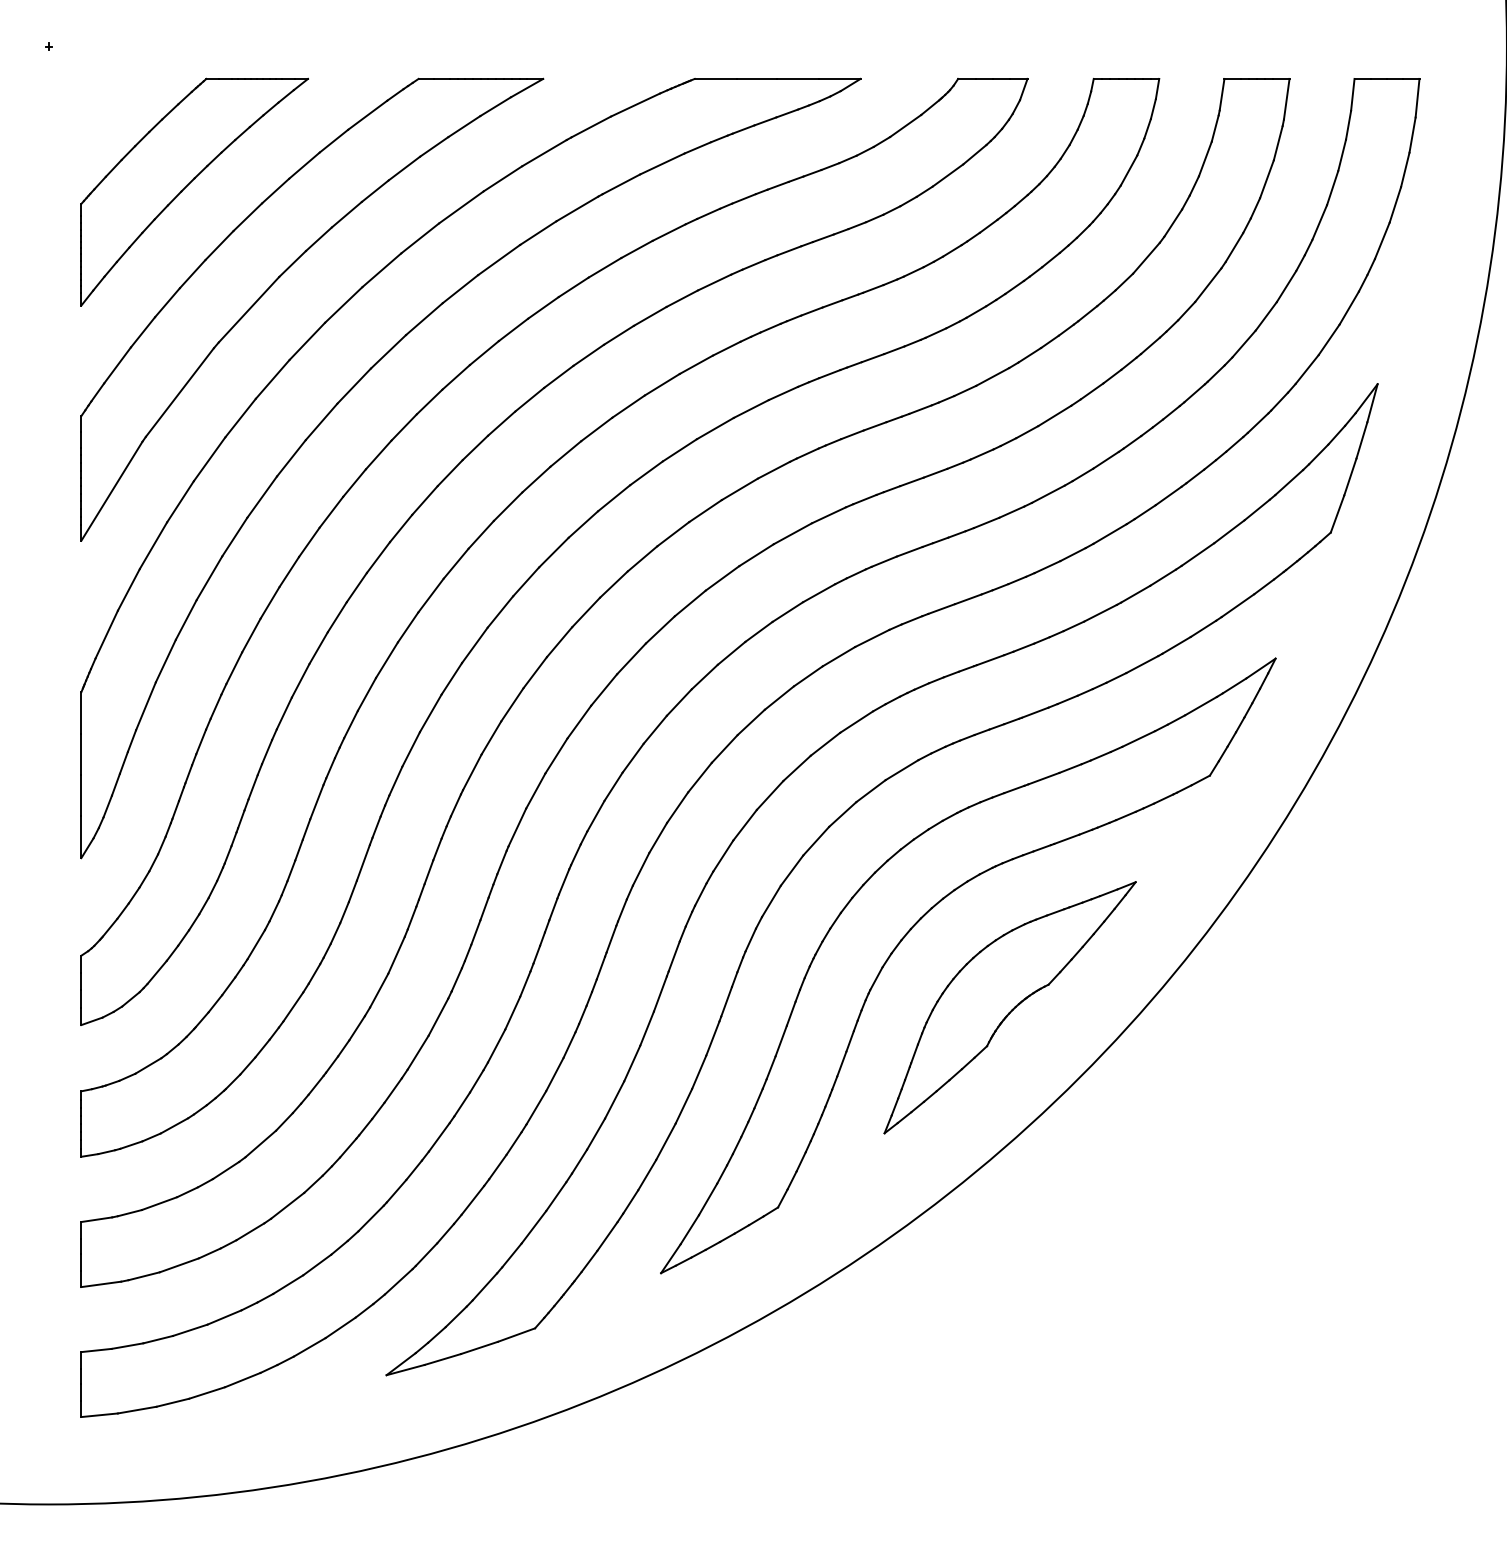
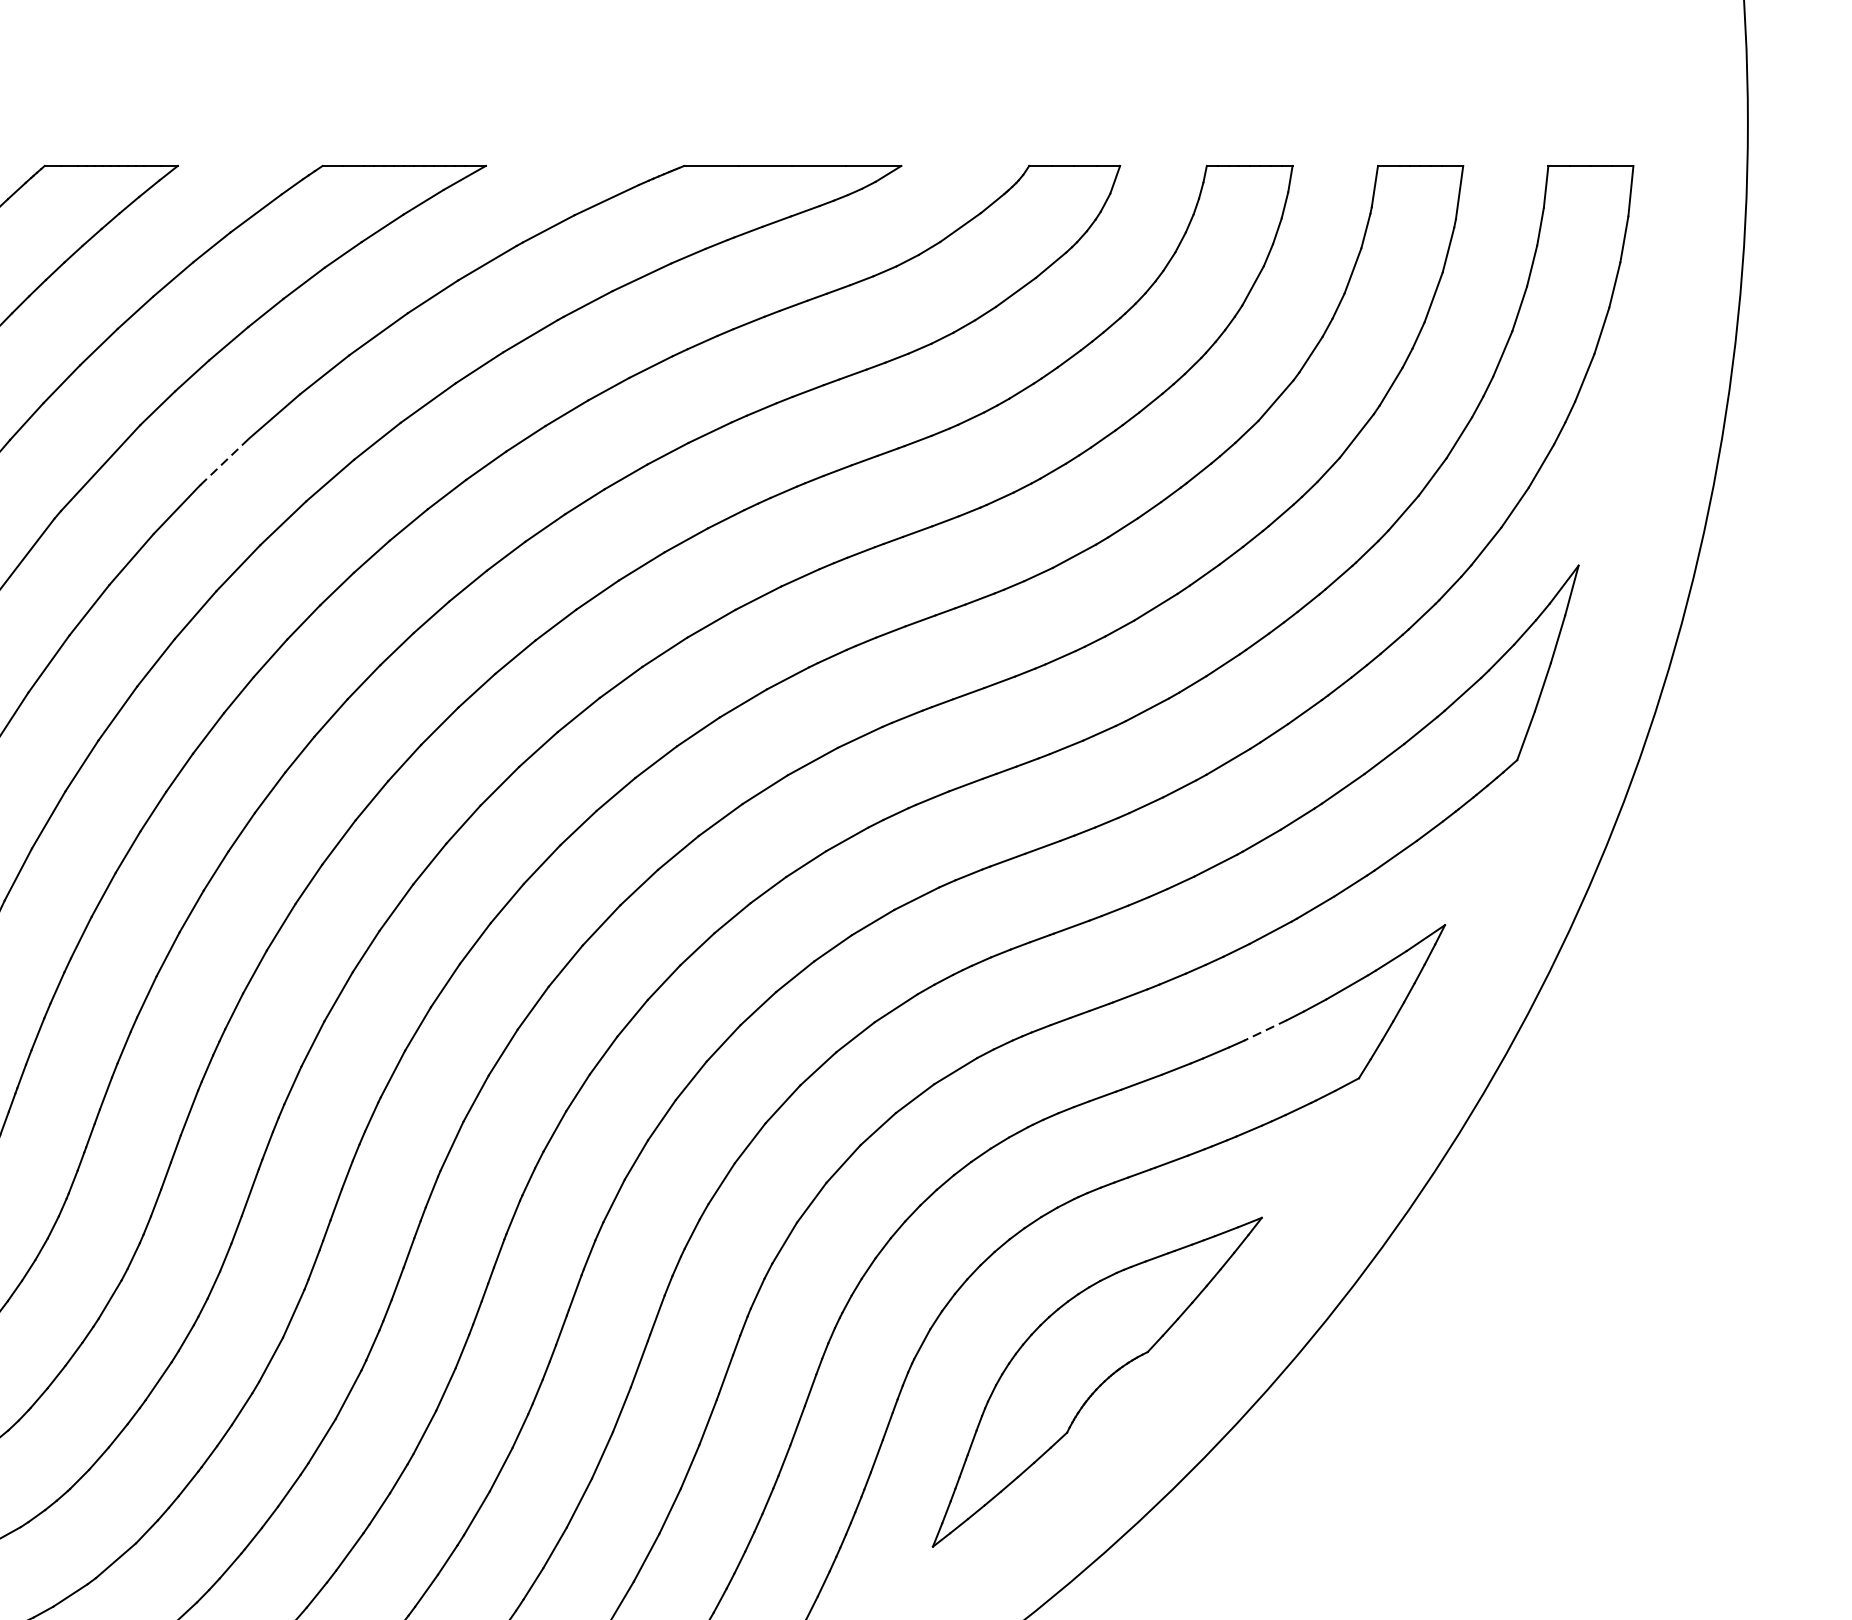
line: (343, 304) -> (224, 461), solid -> dashed
line: (1138, 739) -> (1265, 1031), solid -> dashed

